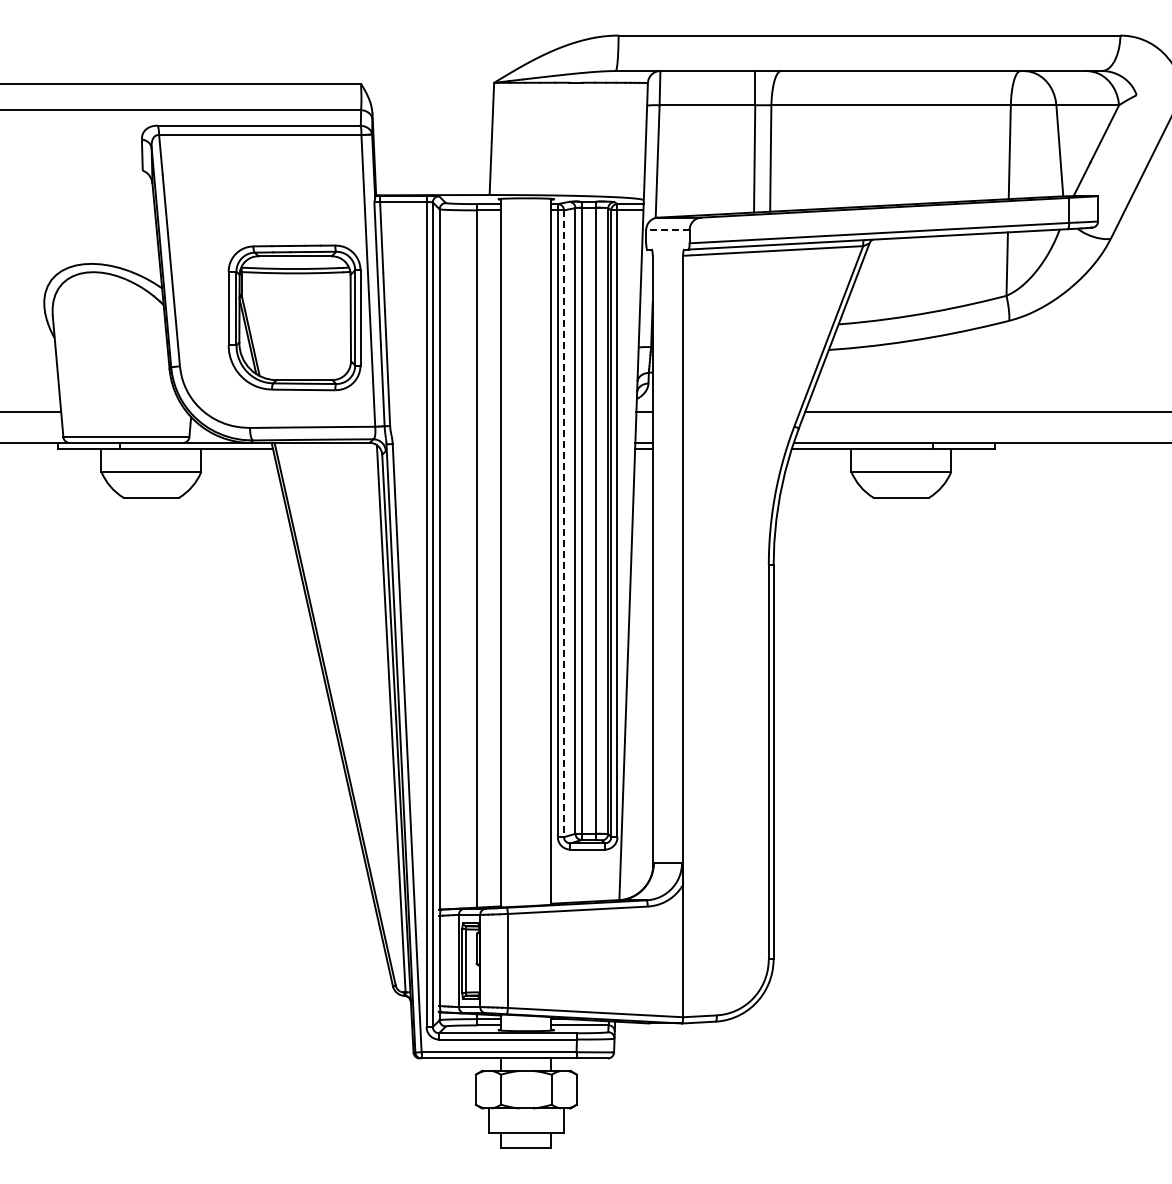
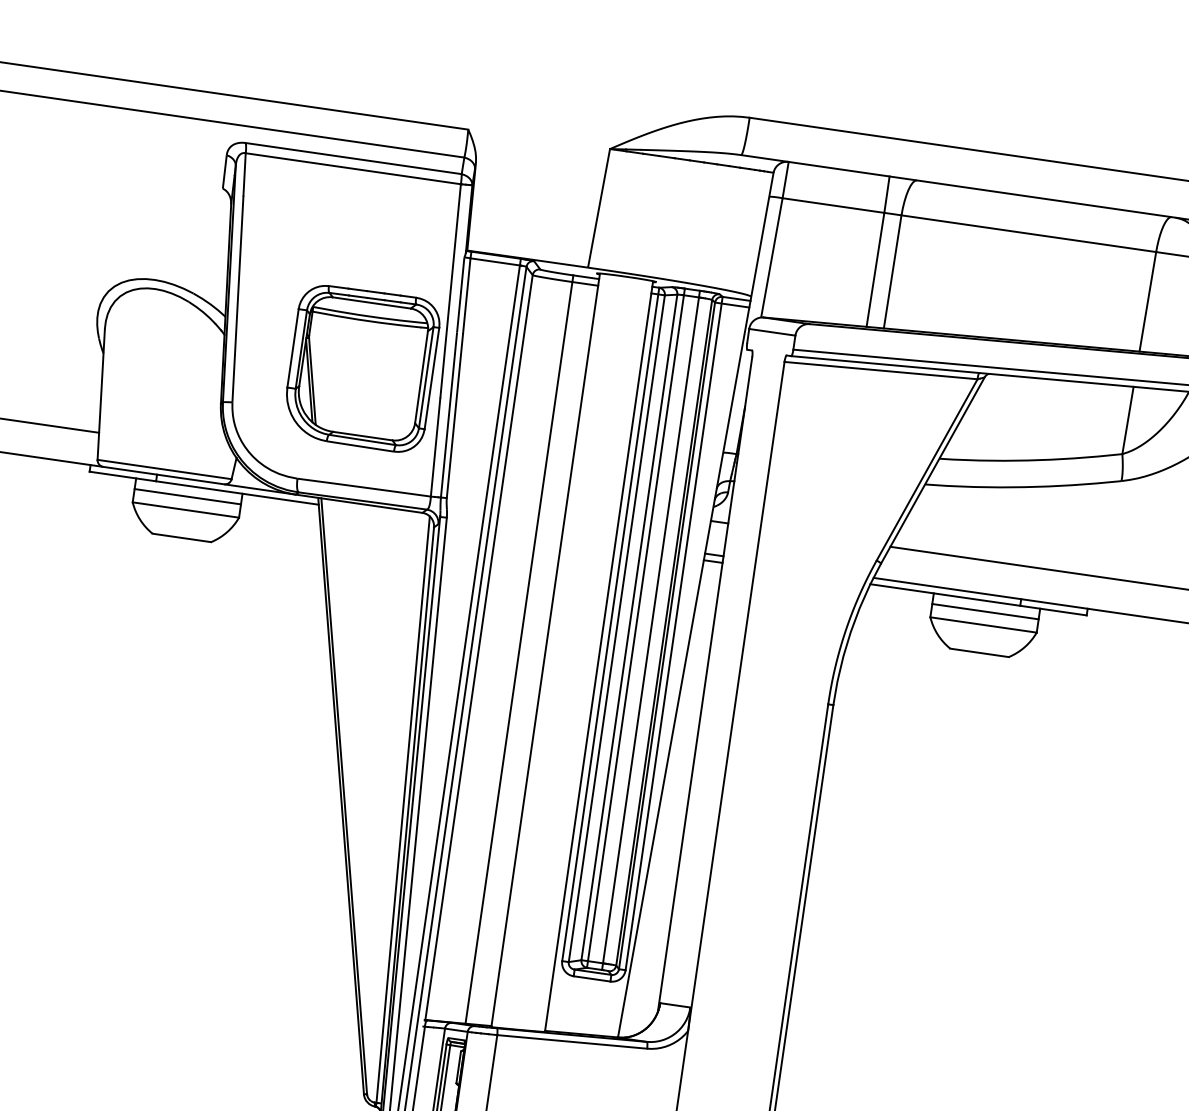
line: (667, 230) -> (771, 332), dashed -> solid
line: (151, 459) -> (187, 497), added
line: (901, 459) -> (985, 612), added
line: (564, 524) -> (617, 629), dashed -> solid

